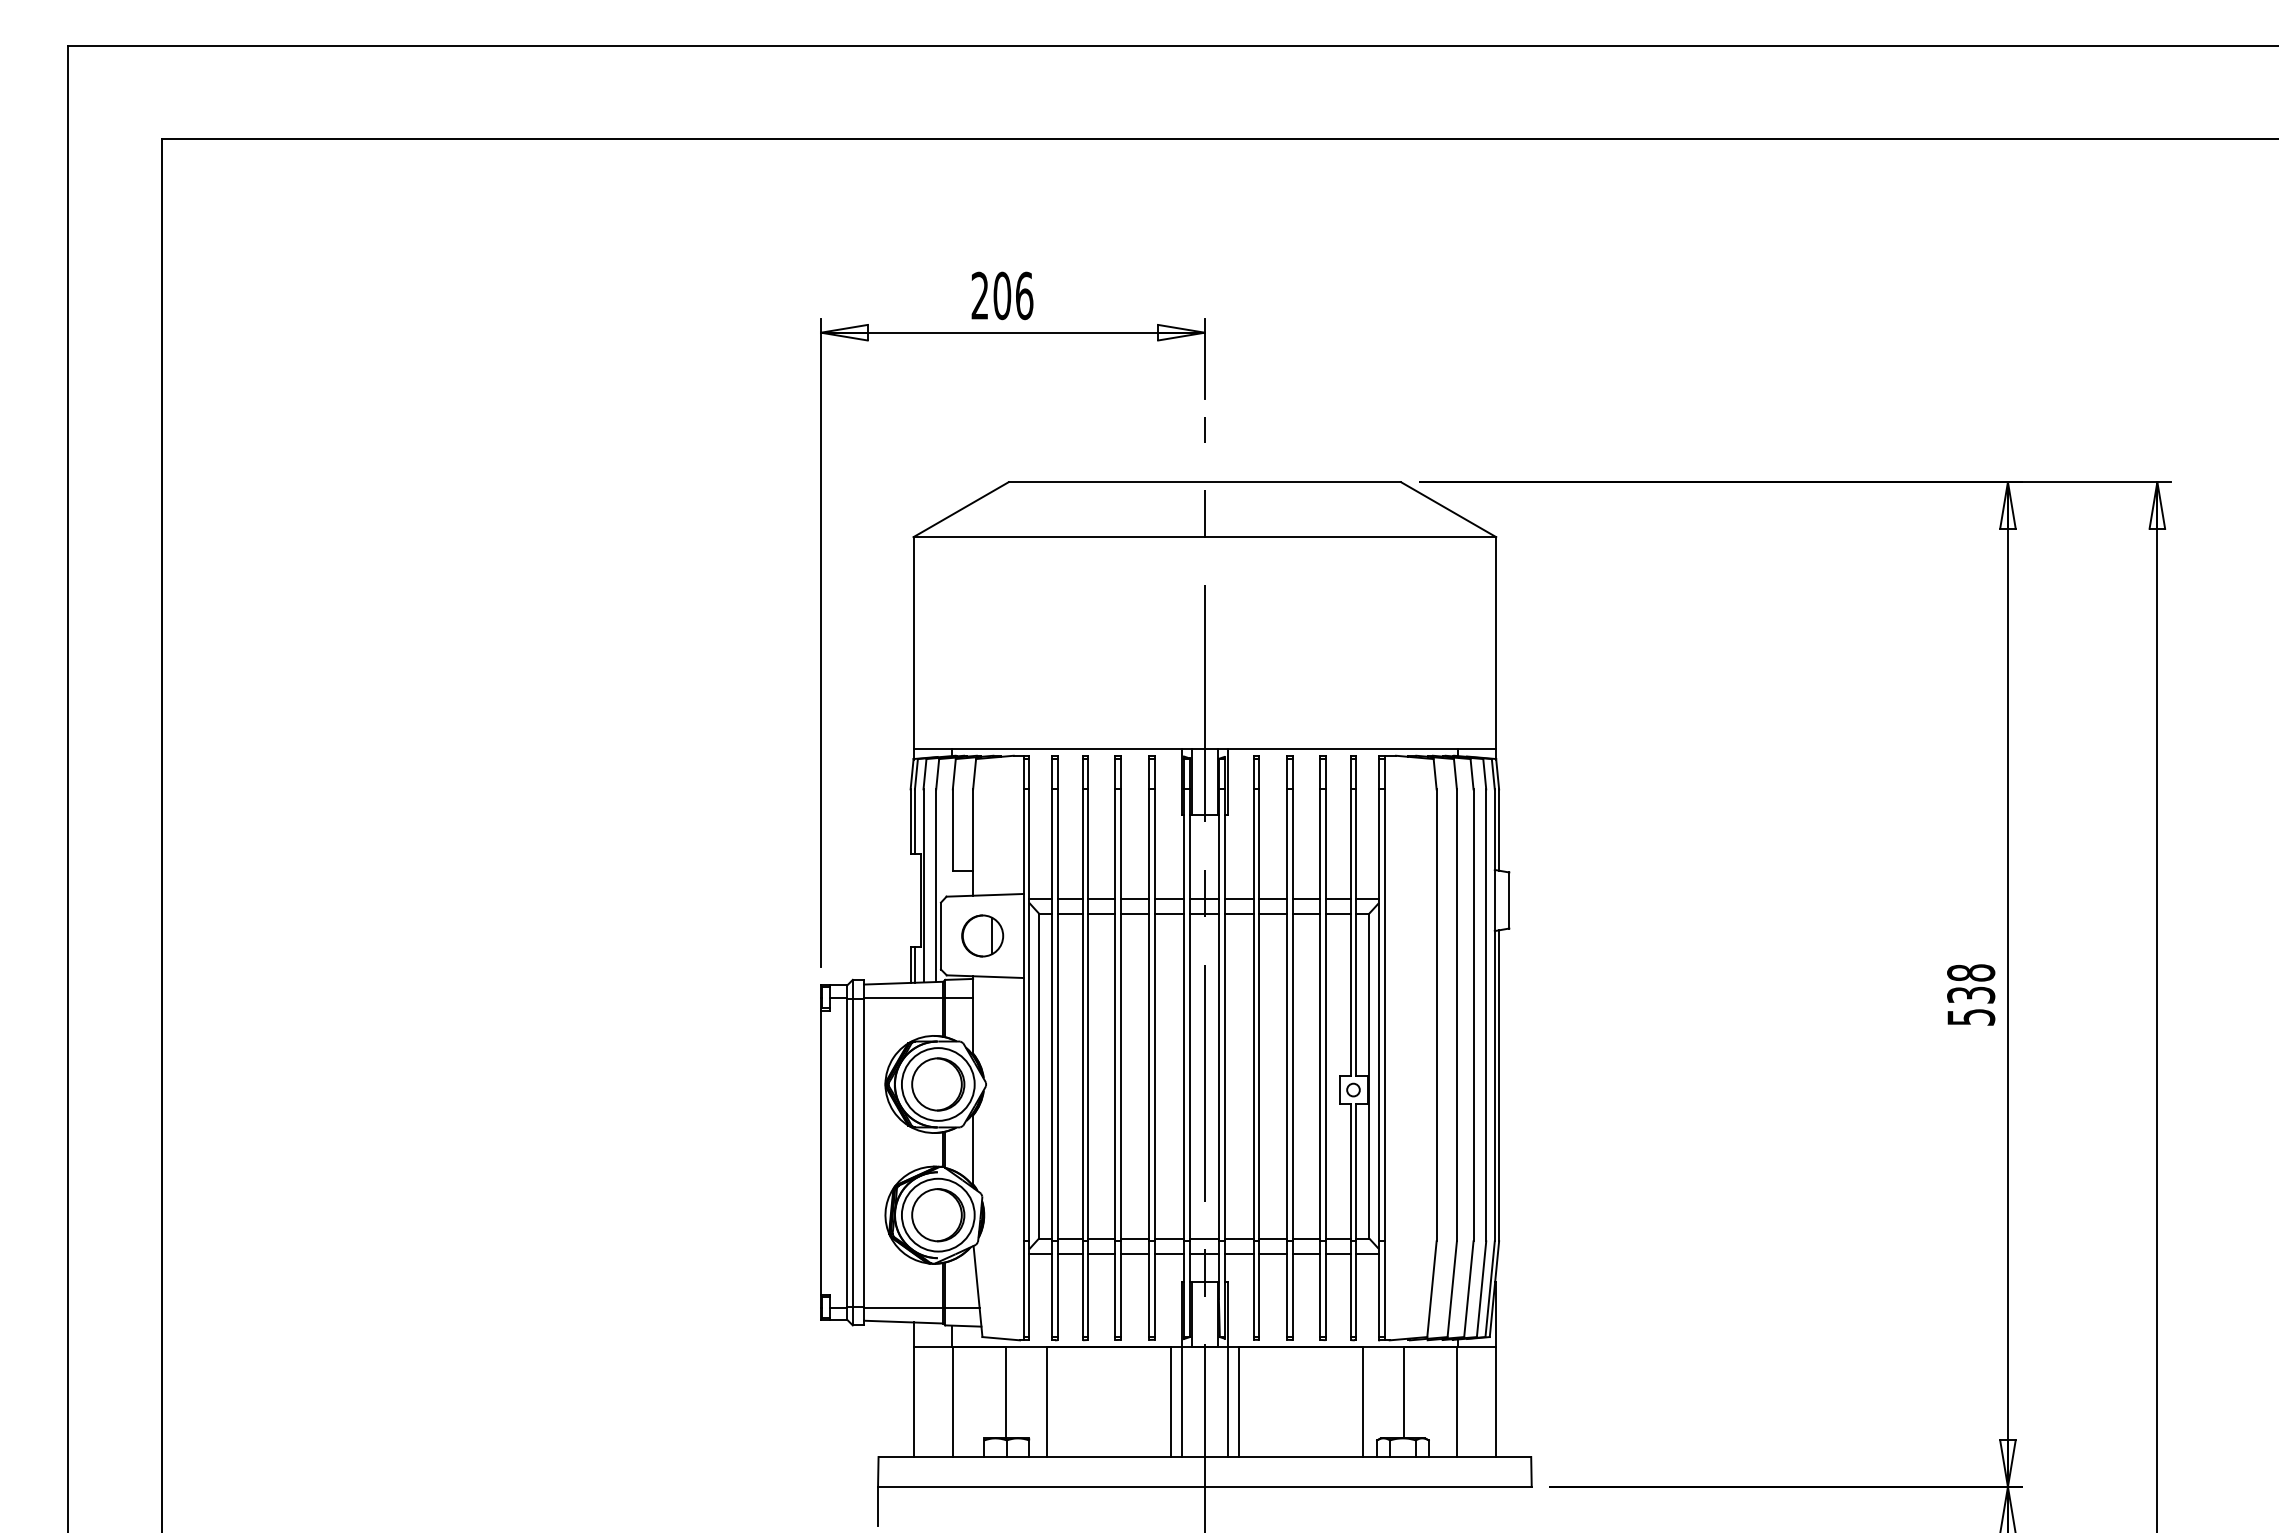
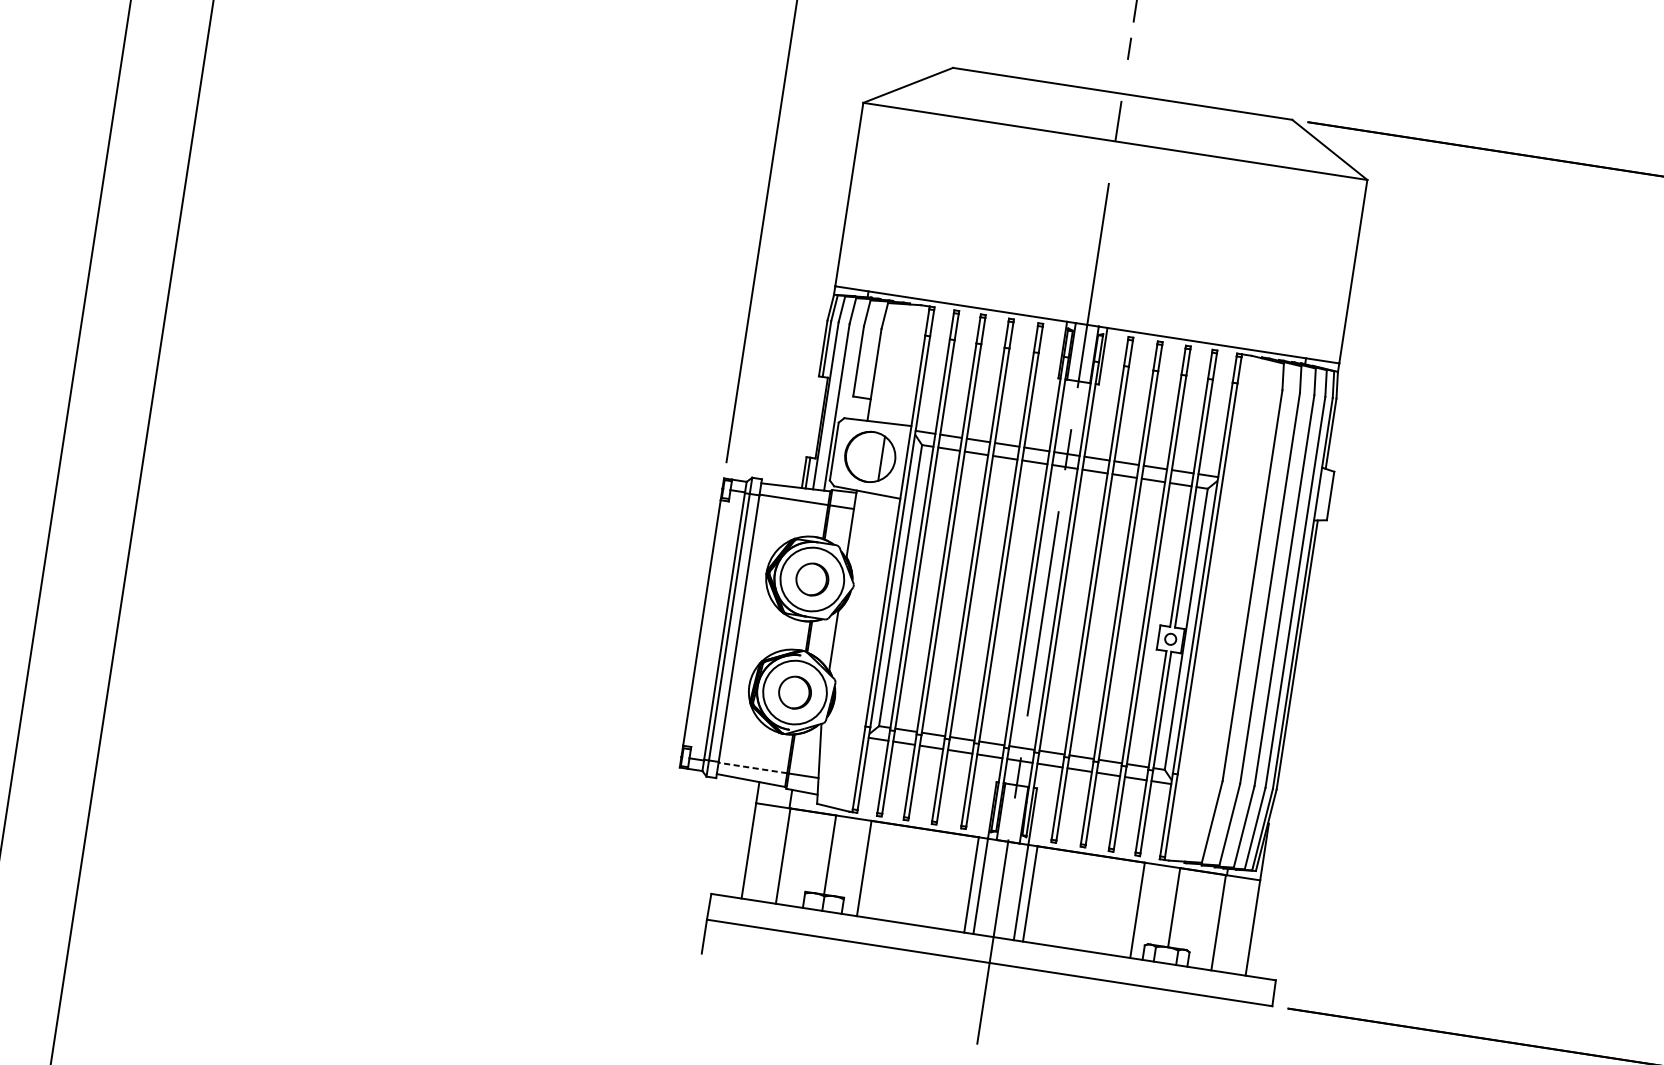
part: (982, 935) -> (870, 456), size x1.4
part: (938, 1084) -> (812, 579), size x0.7
part: (938, 1215) -> (795, 692), size x0.7
line: (903, 1307) -> (752, 767), solid -> dashed

